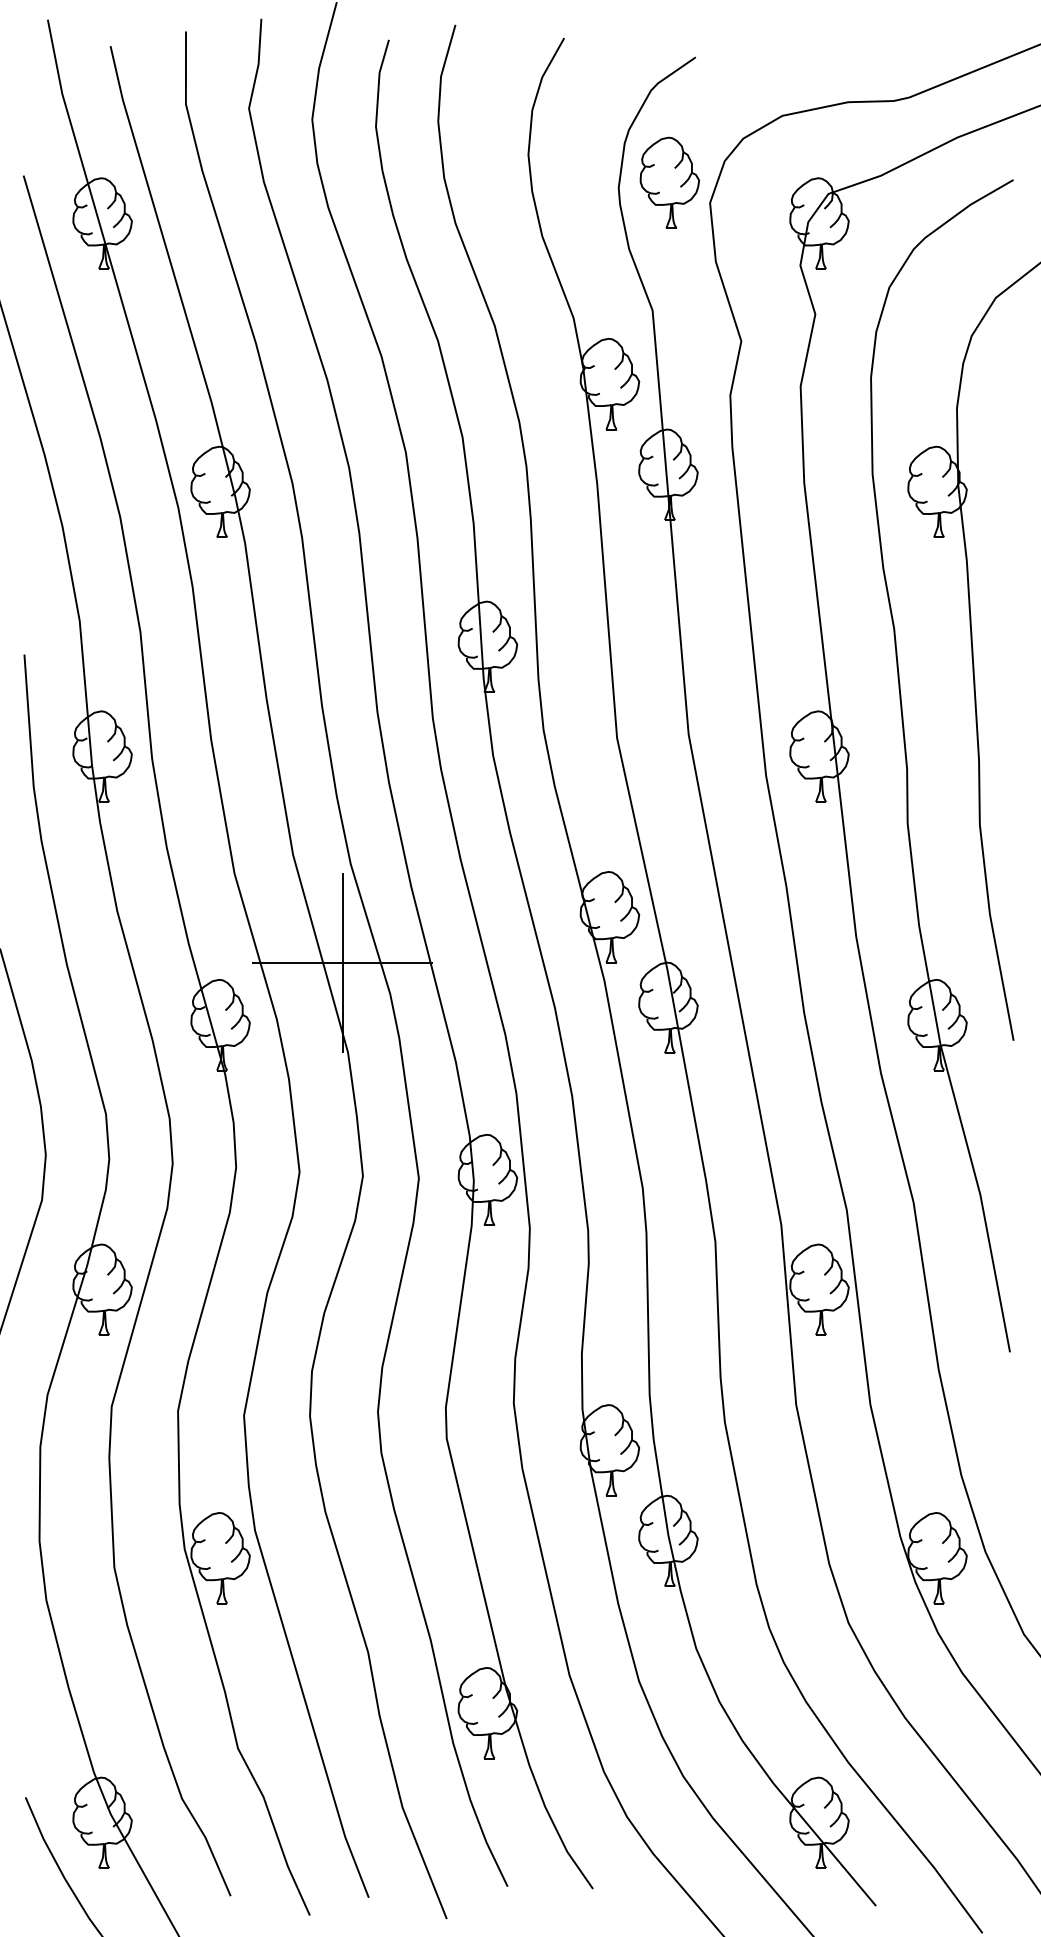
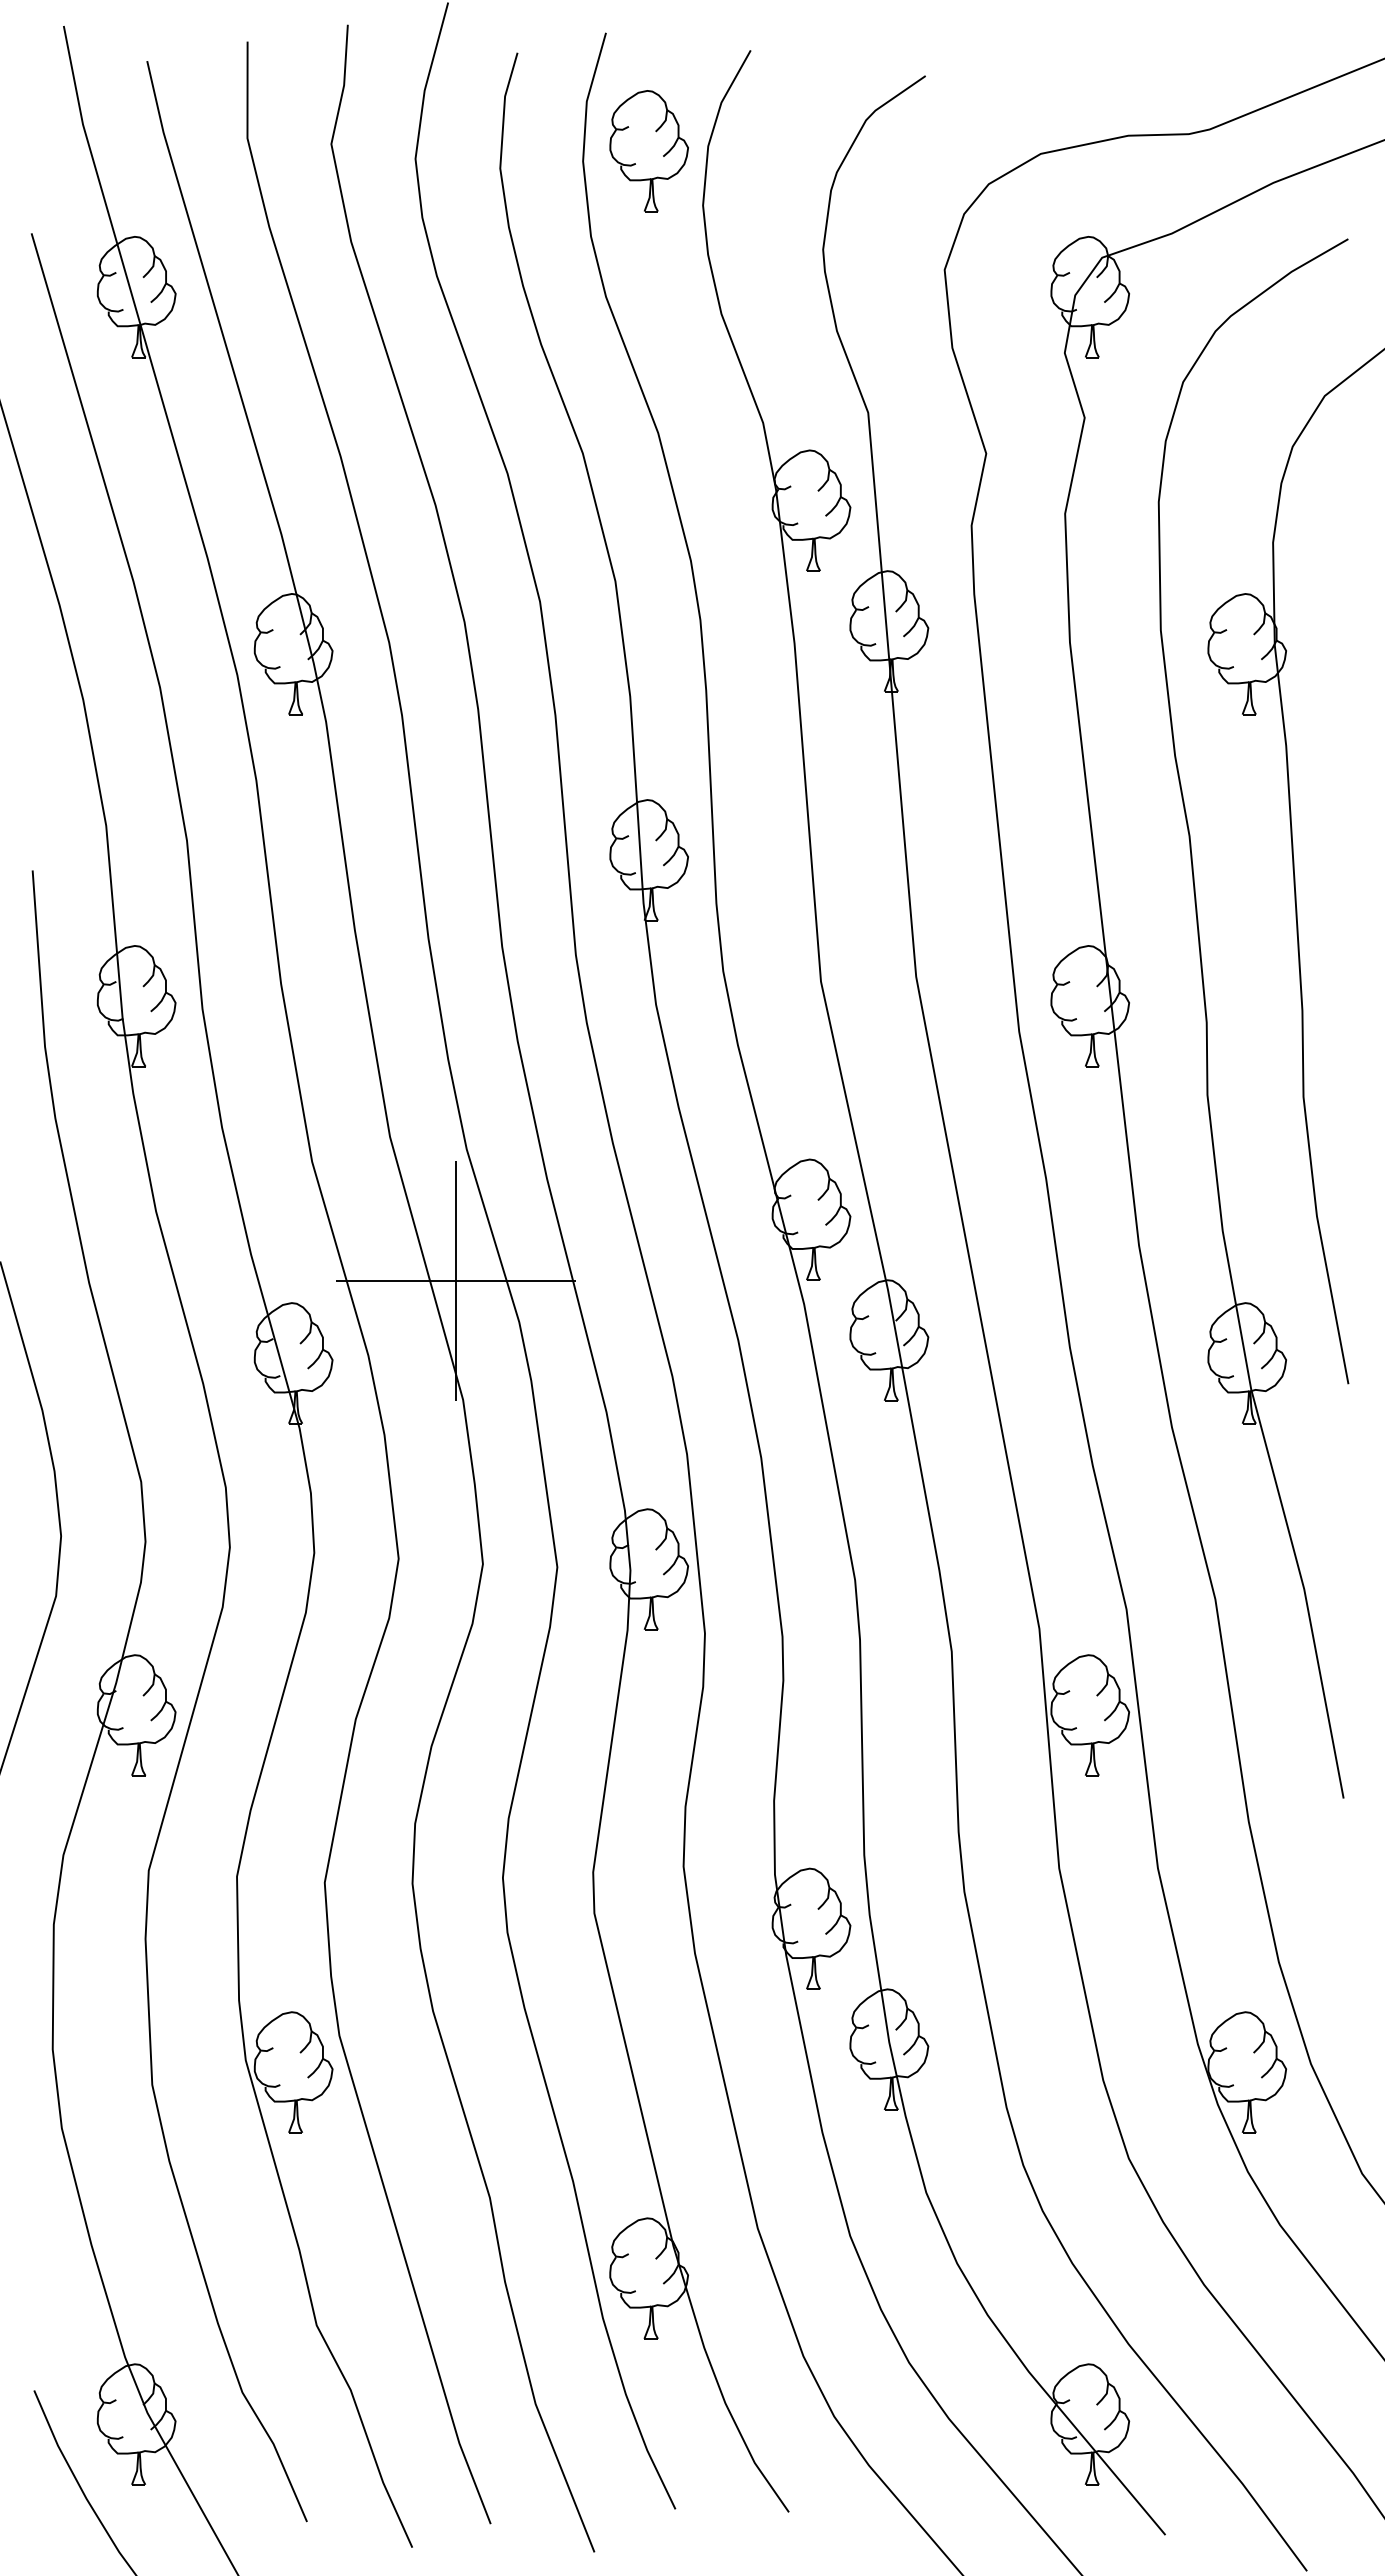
part: (669, 183) -> (648, 151), moved

